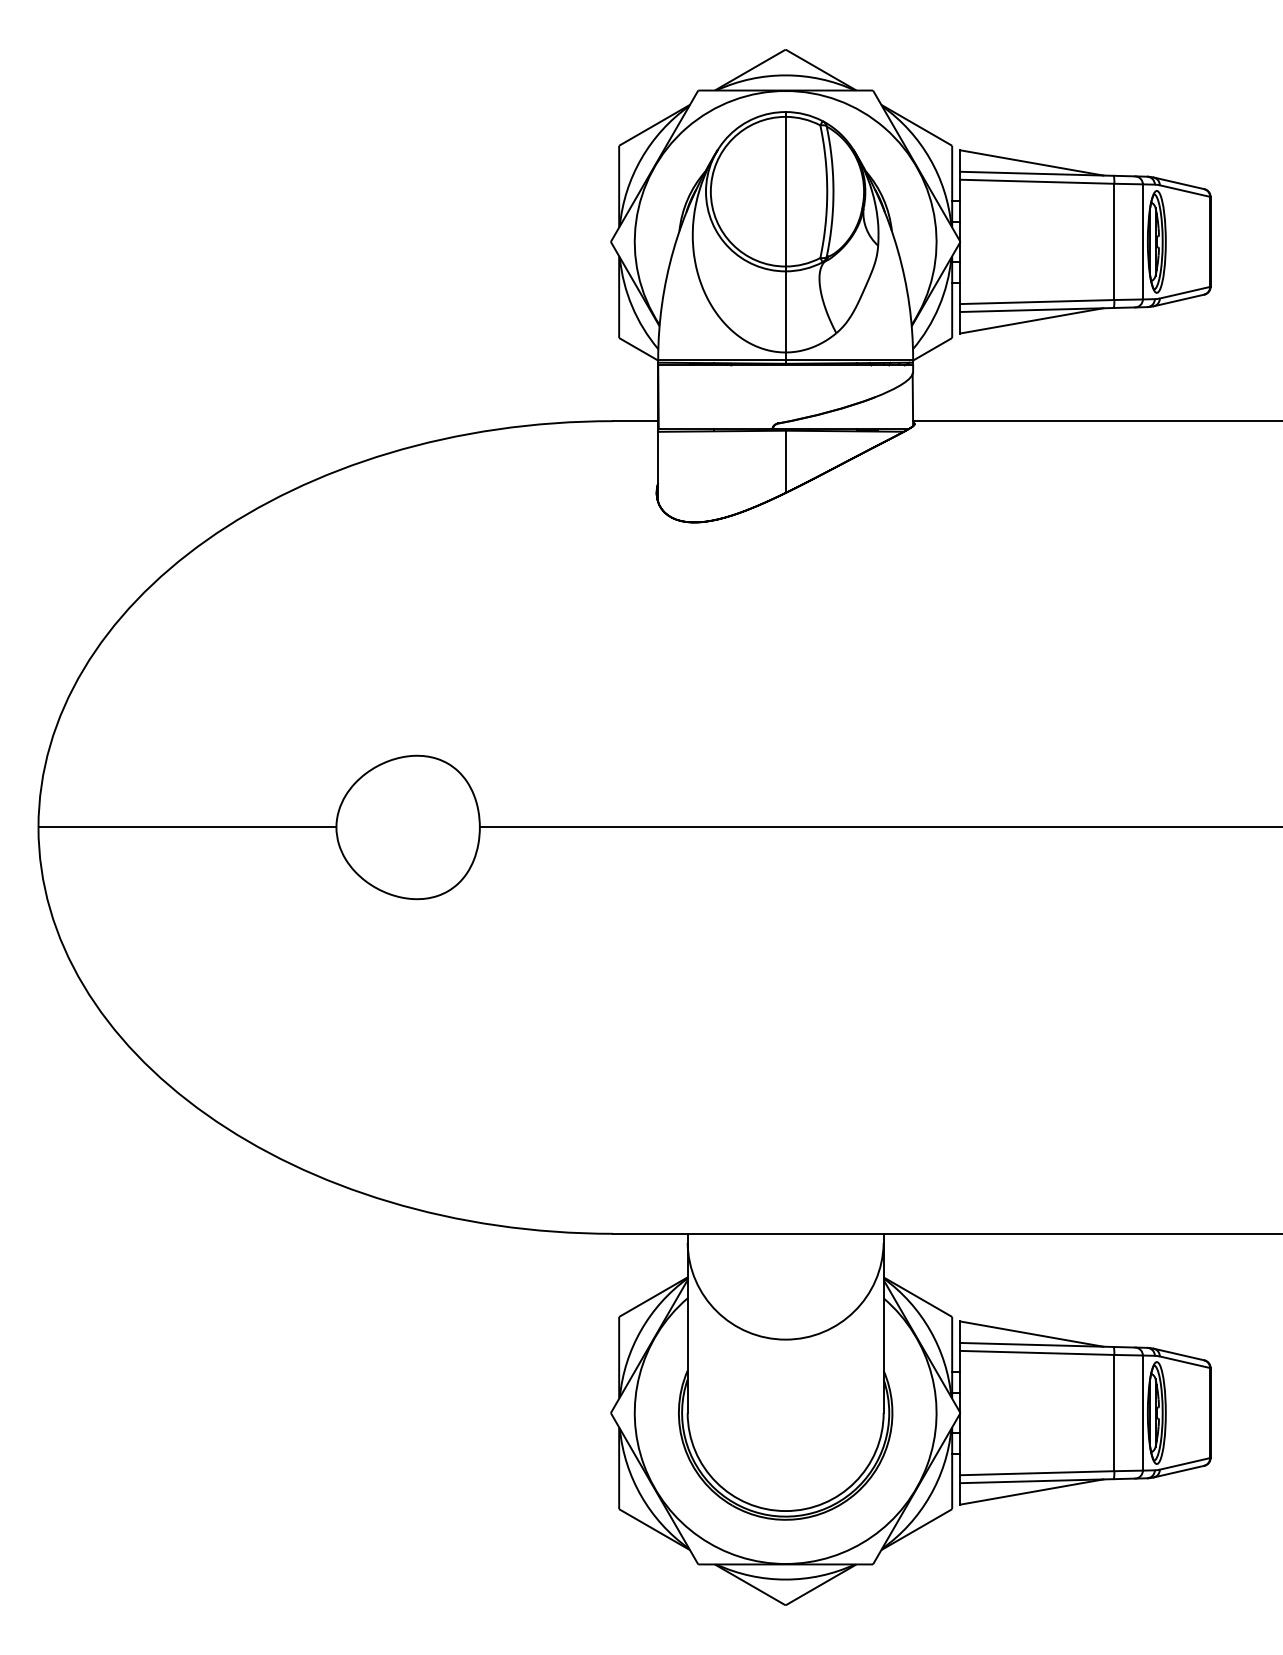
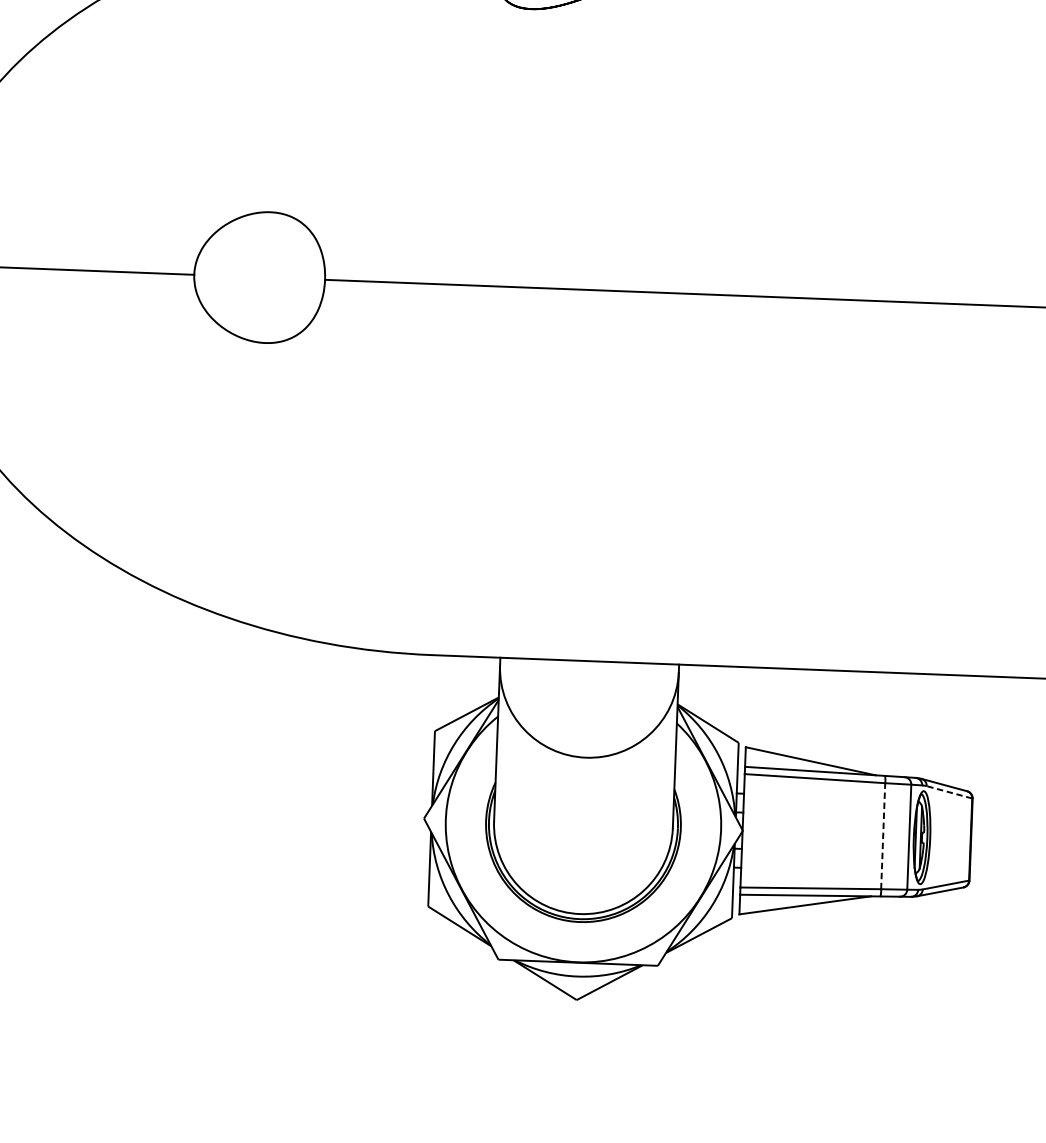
line: (1185, 1362) -> (949, 792), solid -> dashed
line: (1114, 1412) -> (883, 835), solid -> dashed

